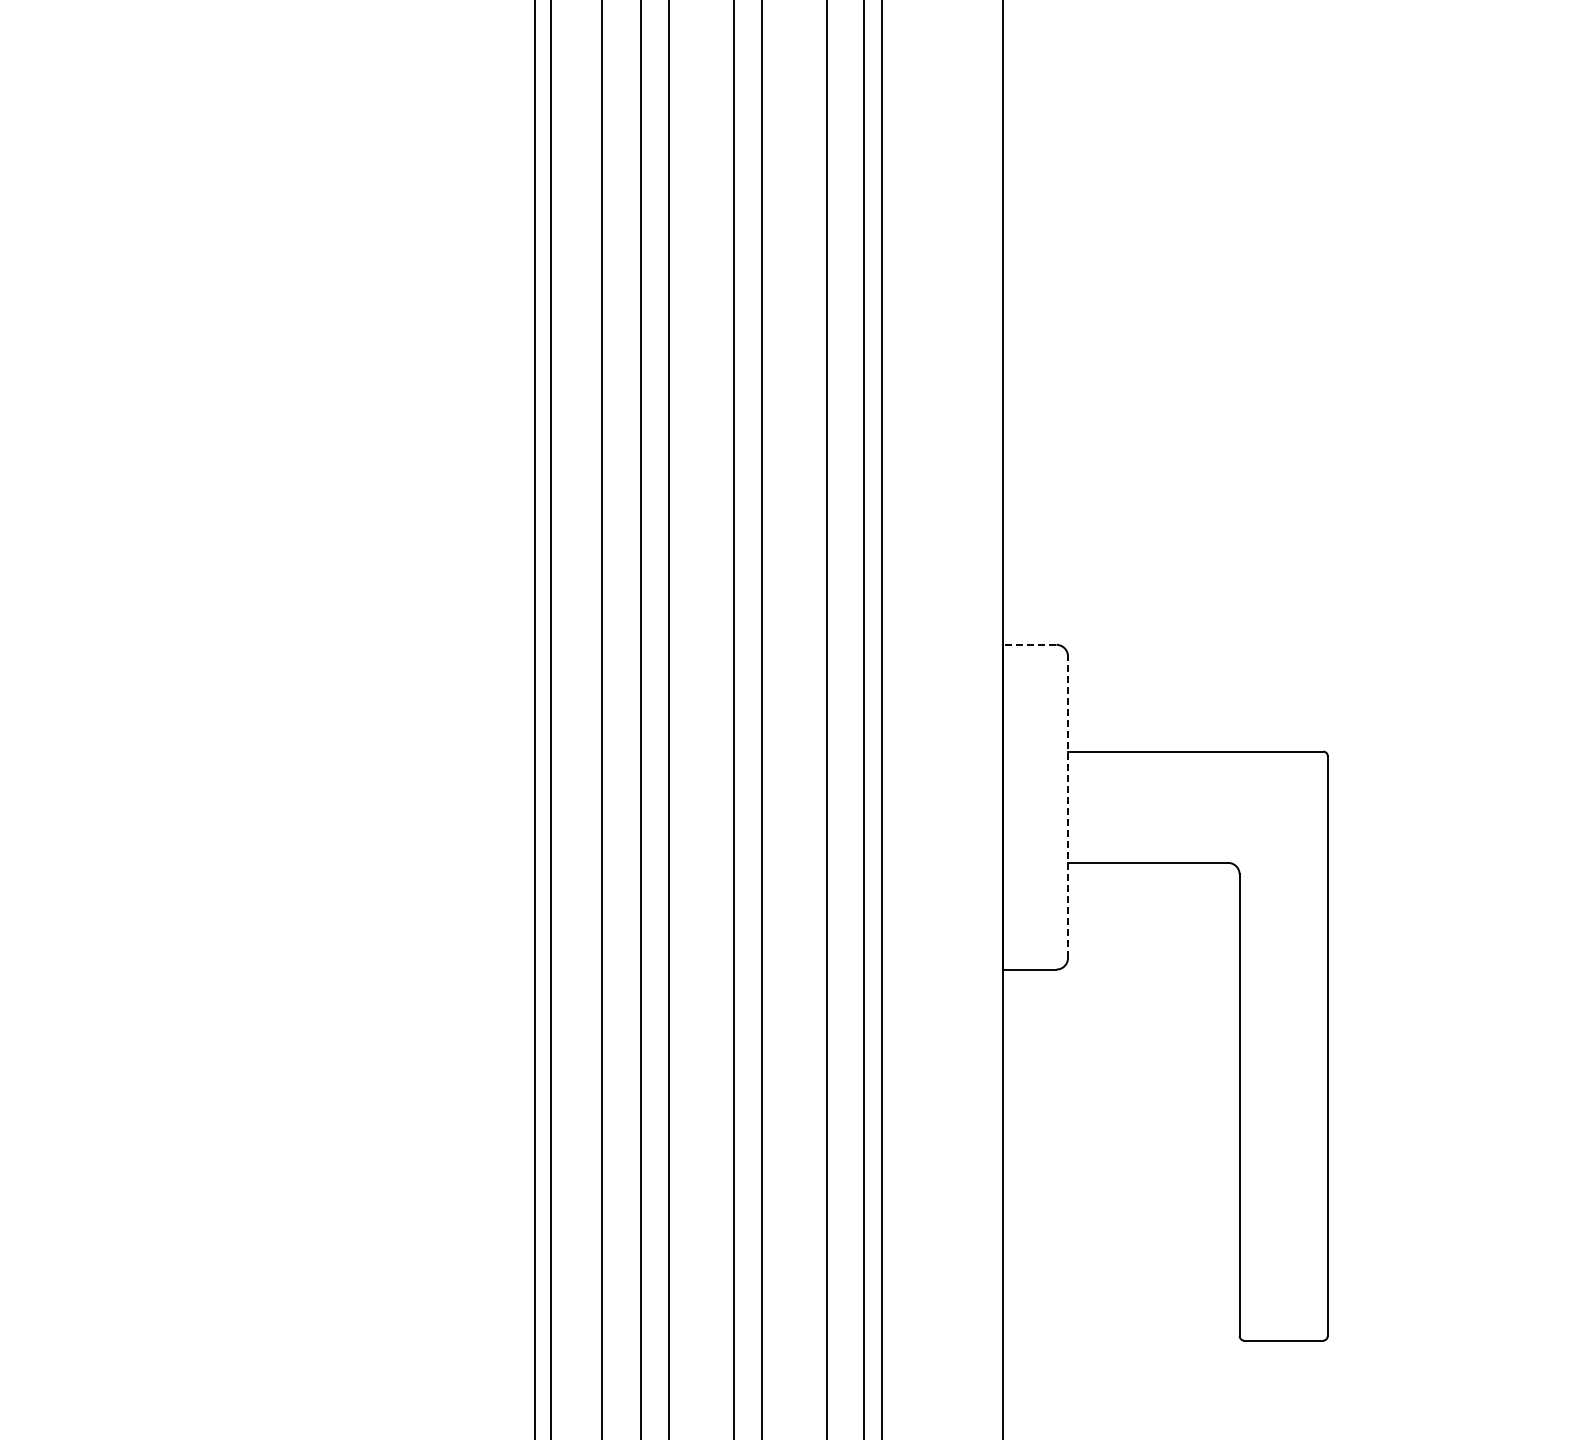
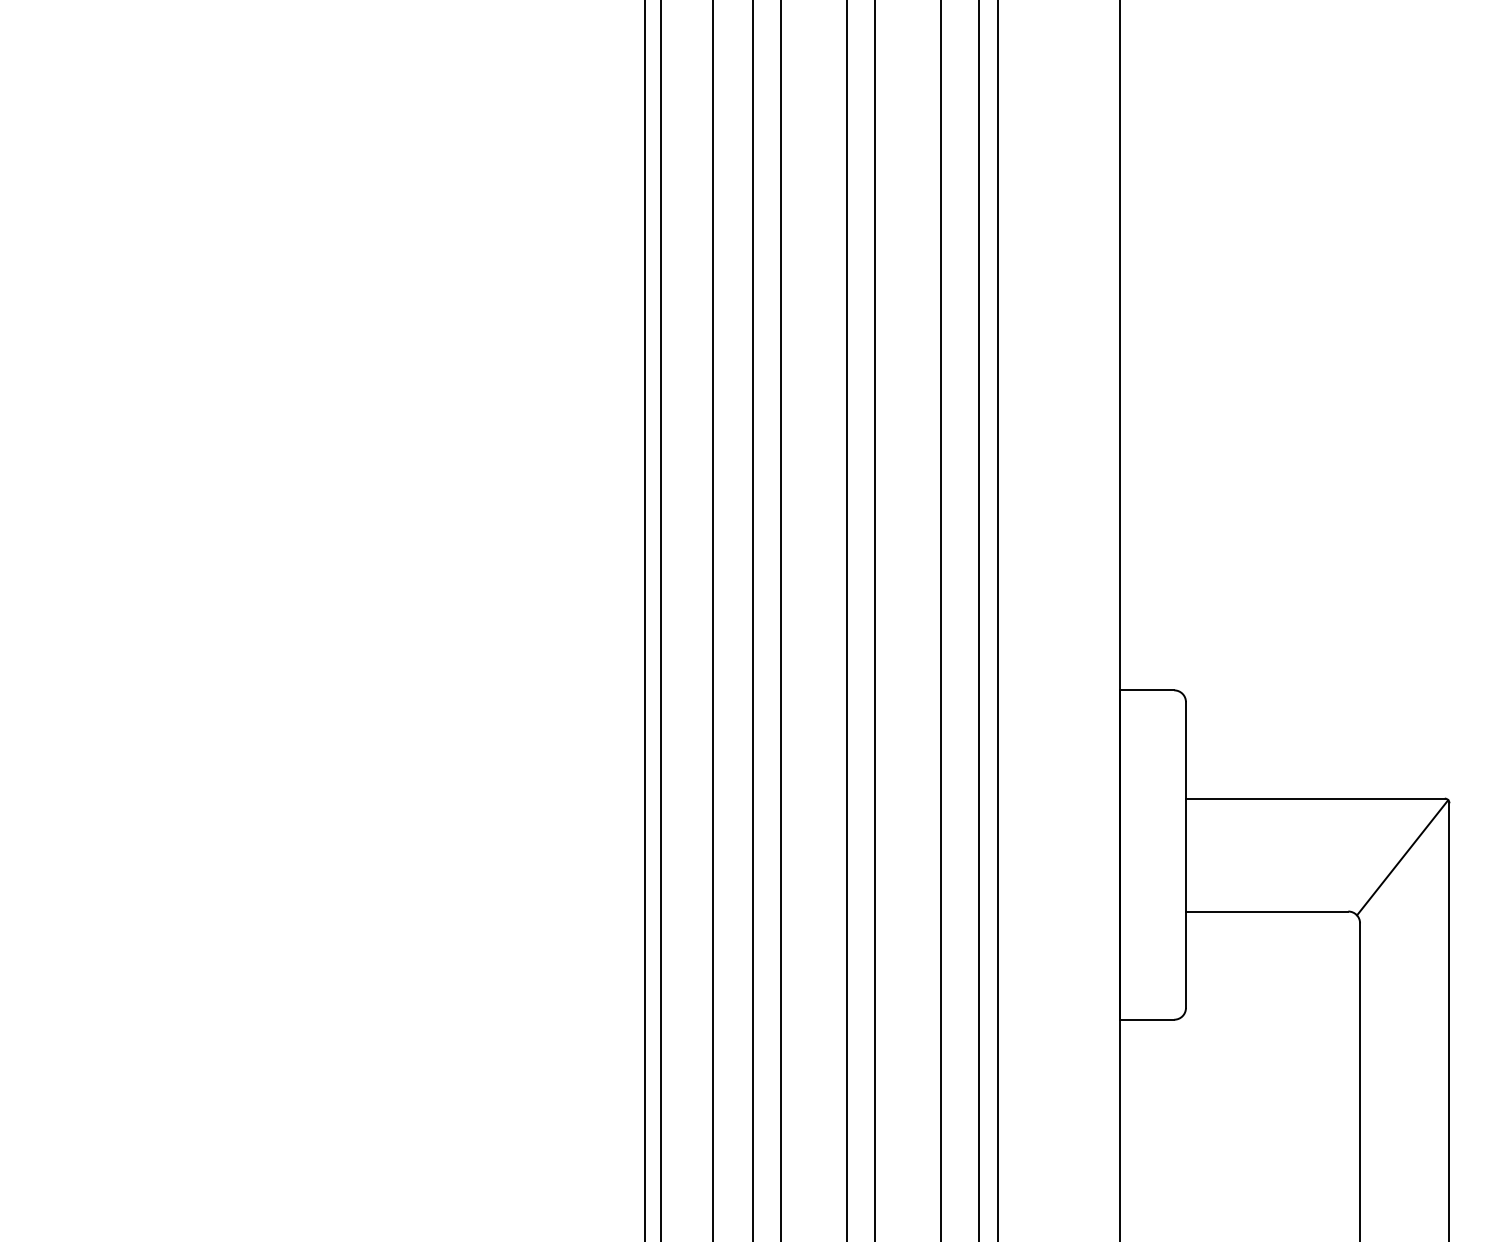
line: (1029, 644) -> (1146, 689), dashed -> solid
line: (1068, 807) -> (1186, 855), dashed -> solid
line: (1281, 809) -> (1402, 857), added

